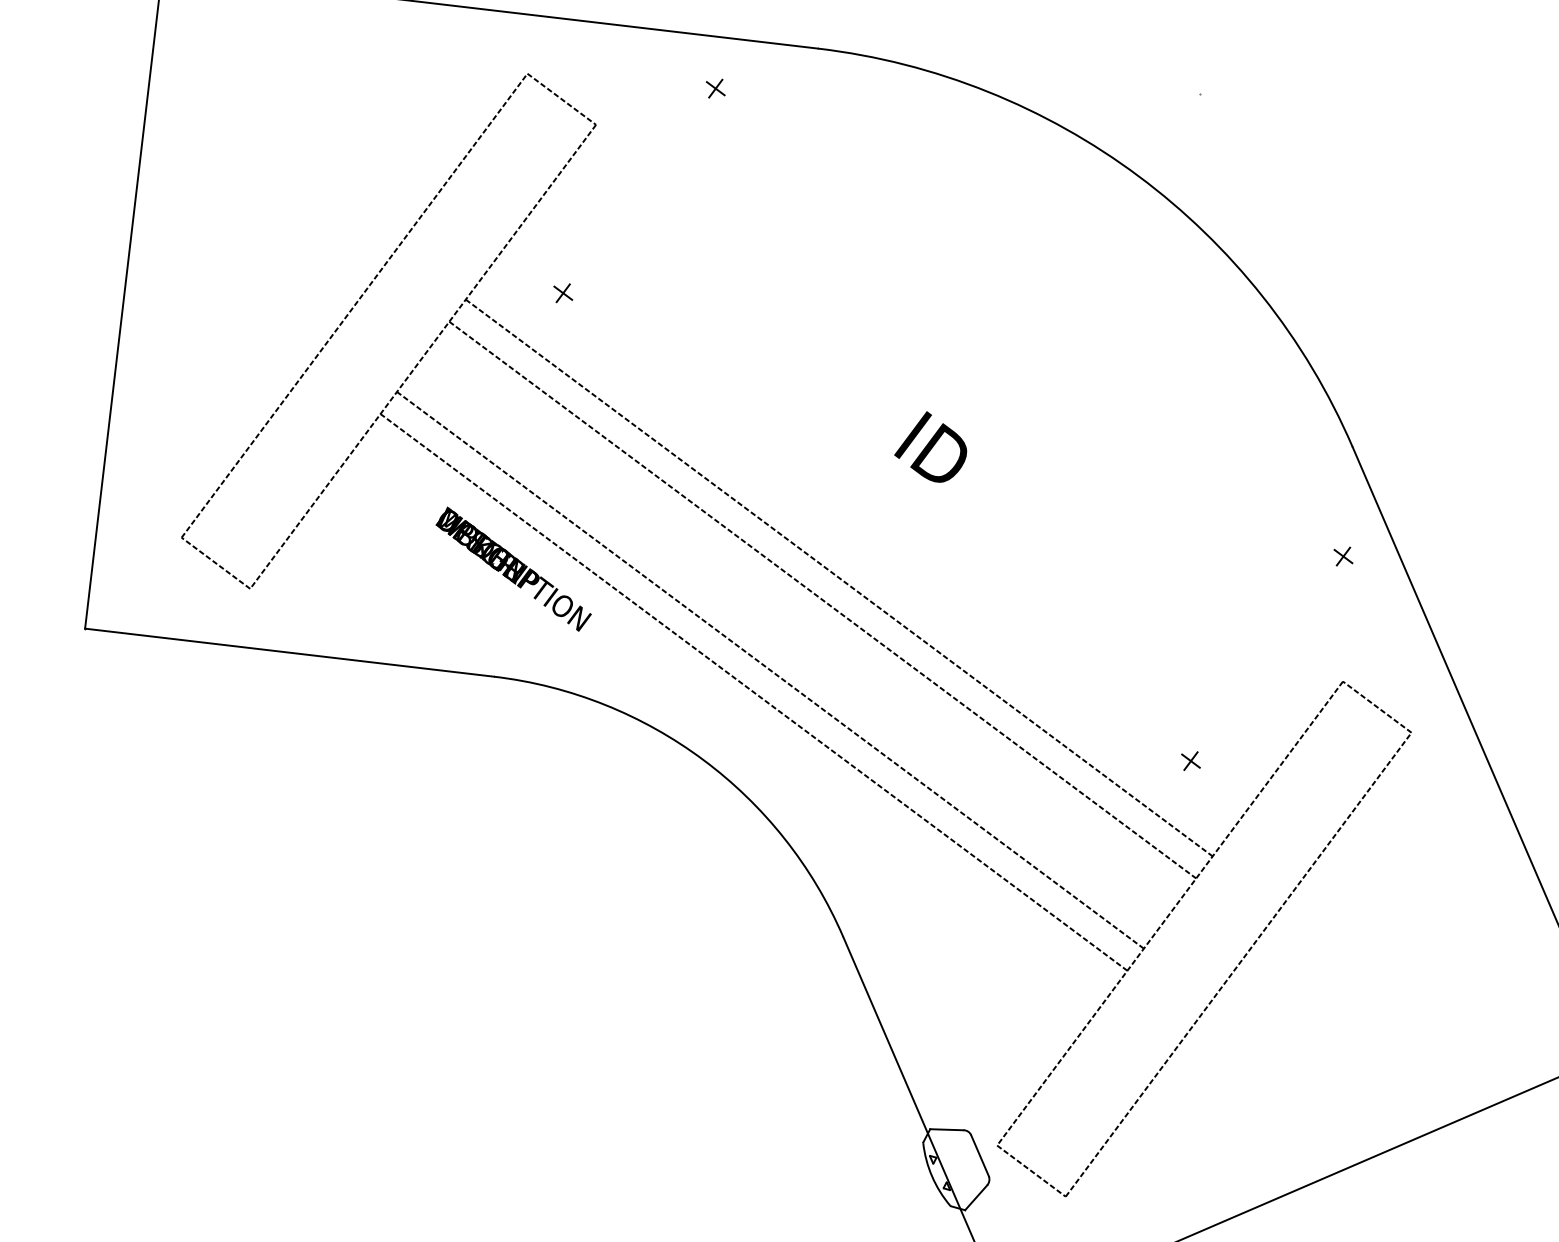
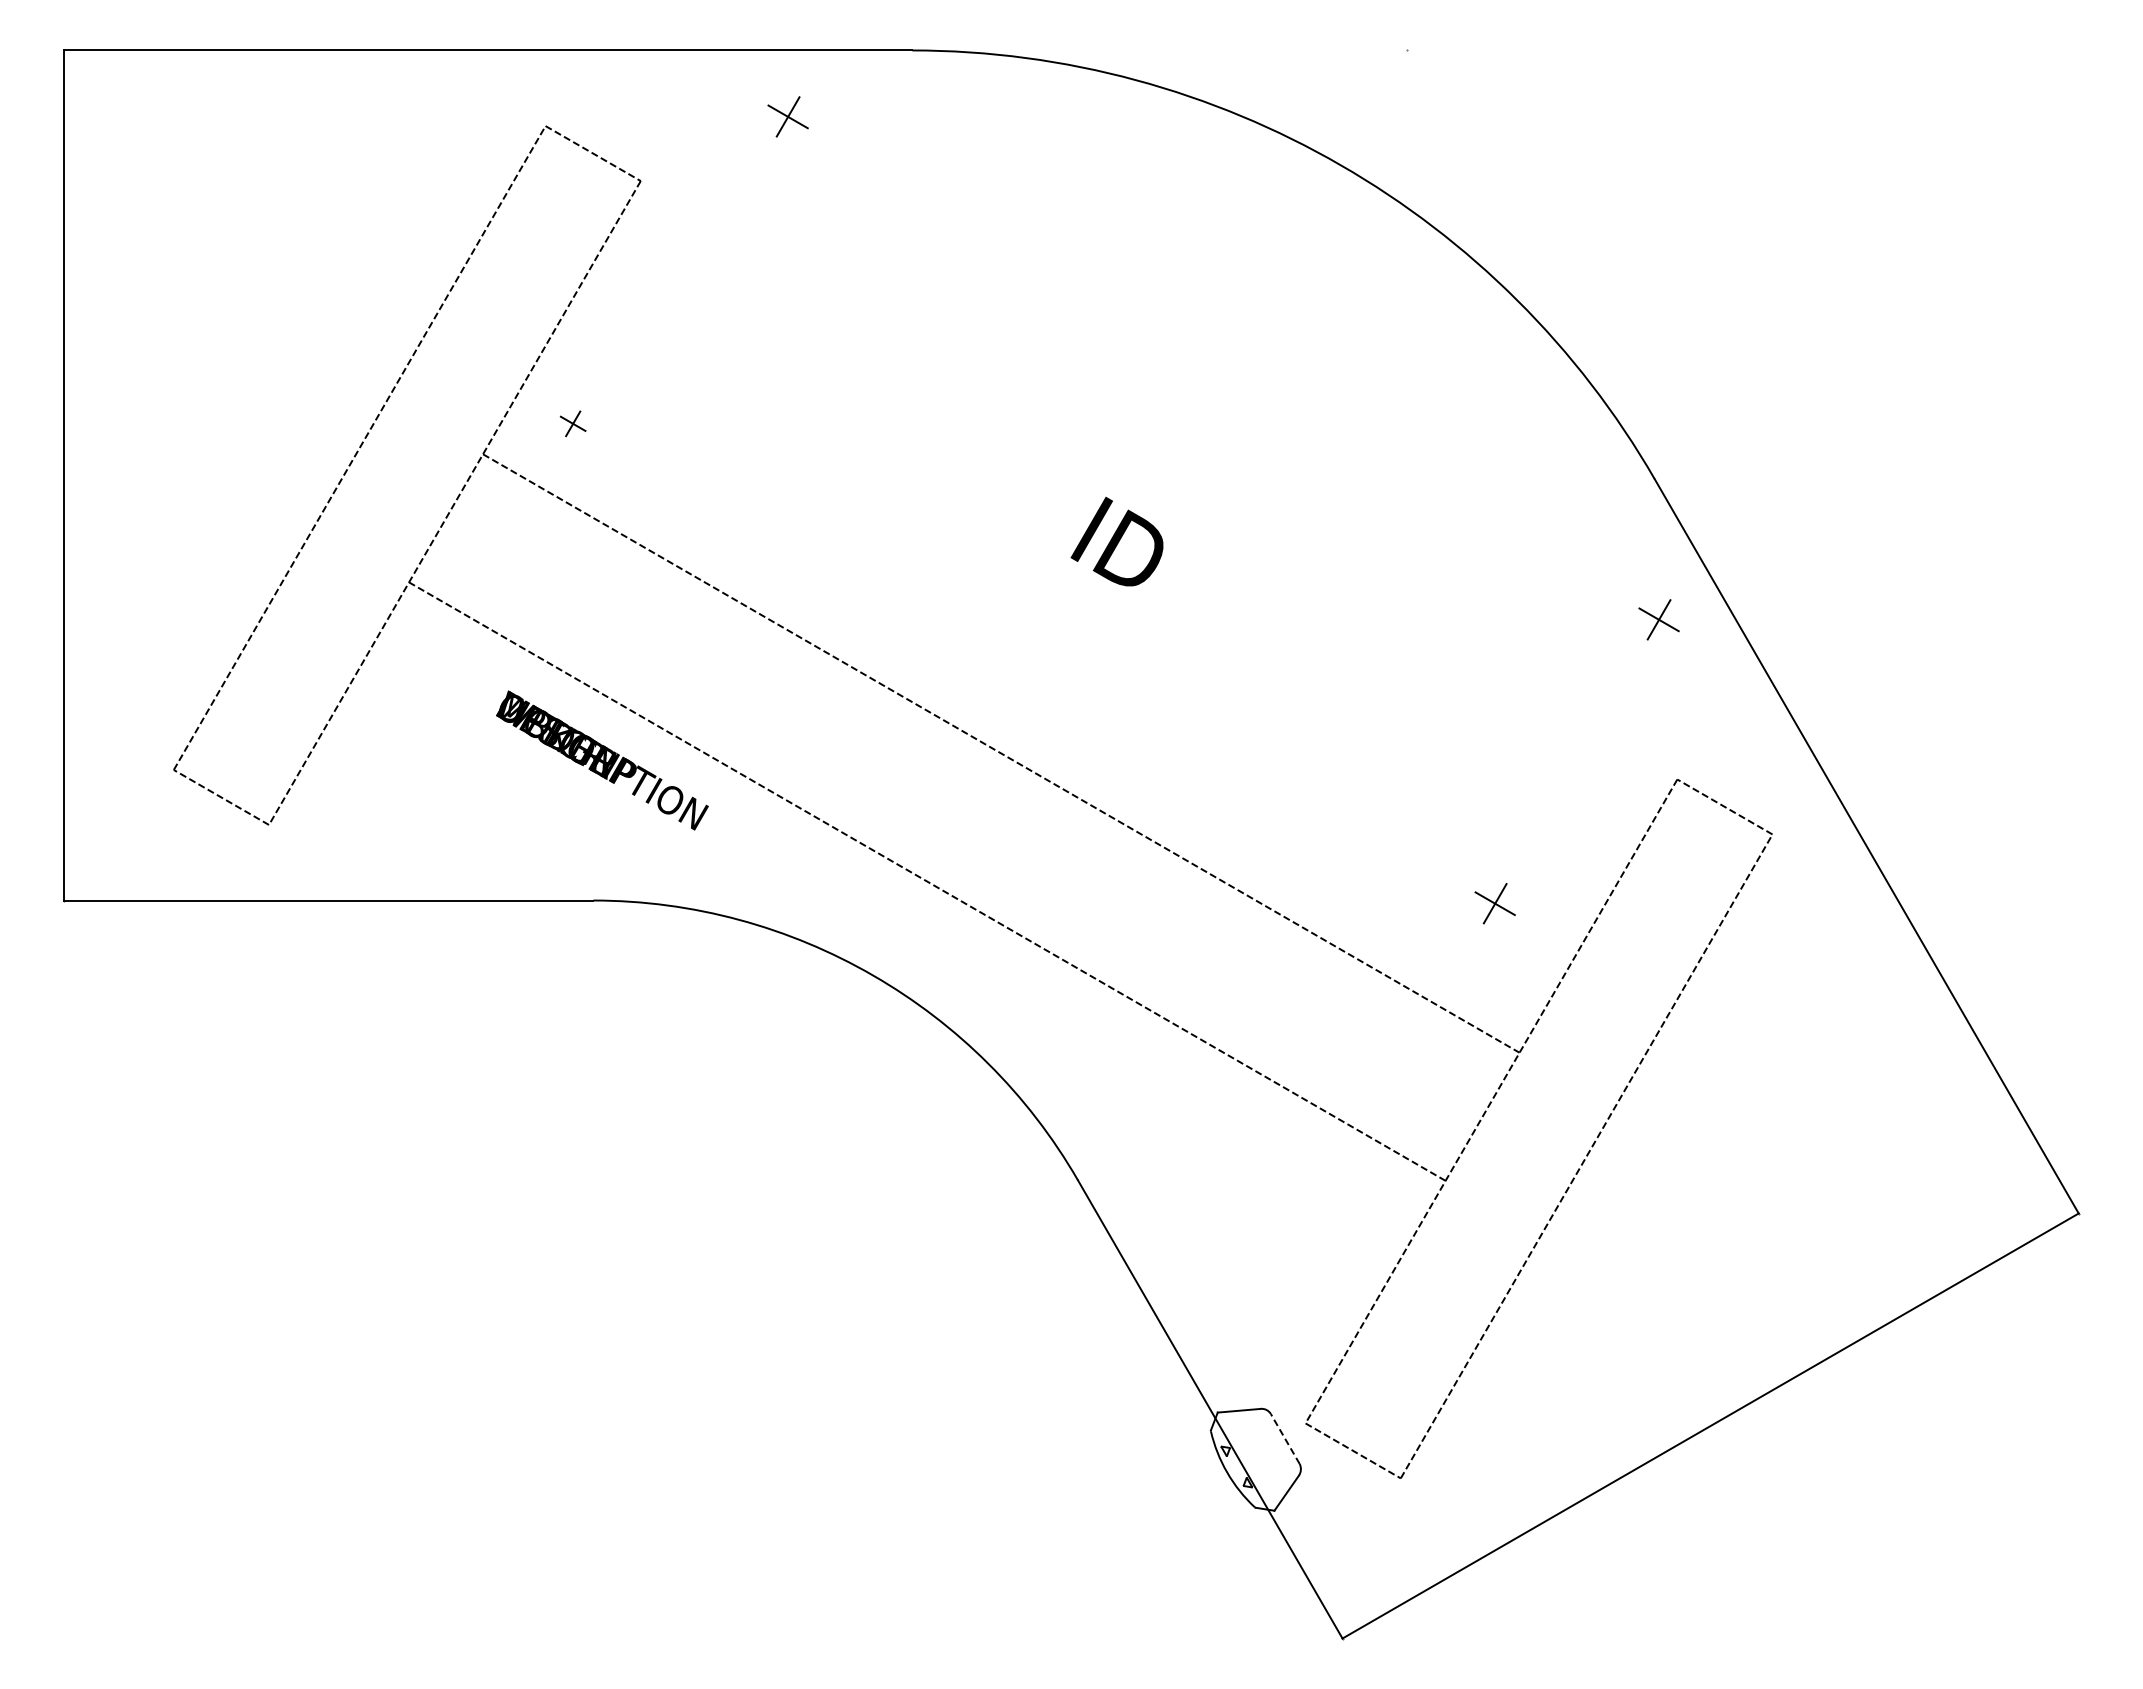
part: (715, 88) -> (787, 116), size x1.6
part: (563, 293) -> (573, 423), moved
part: (1343, 556) -> (1659, 619), size x1.6
line: (838, 577) -> (1018, 722), removed
line: (770, 669) -> (944, 850), removed
part: (1191, 760) -> (1495, 903), size x1.6
line: (980, 1156) -> (1285, 1439), solid -> dashed

